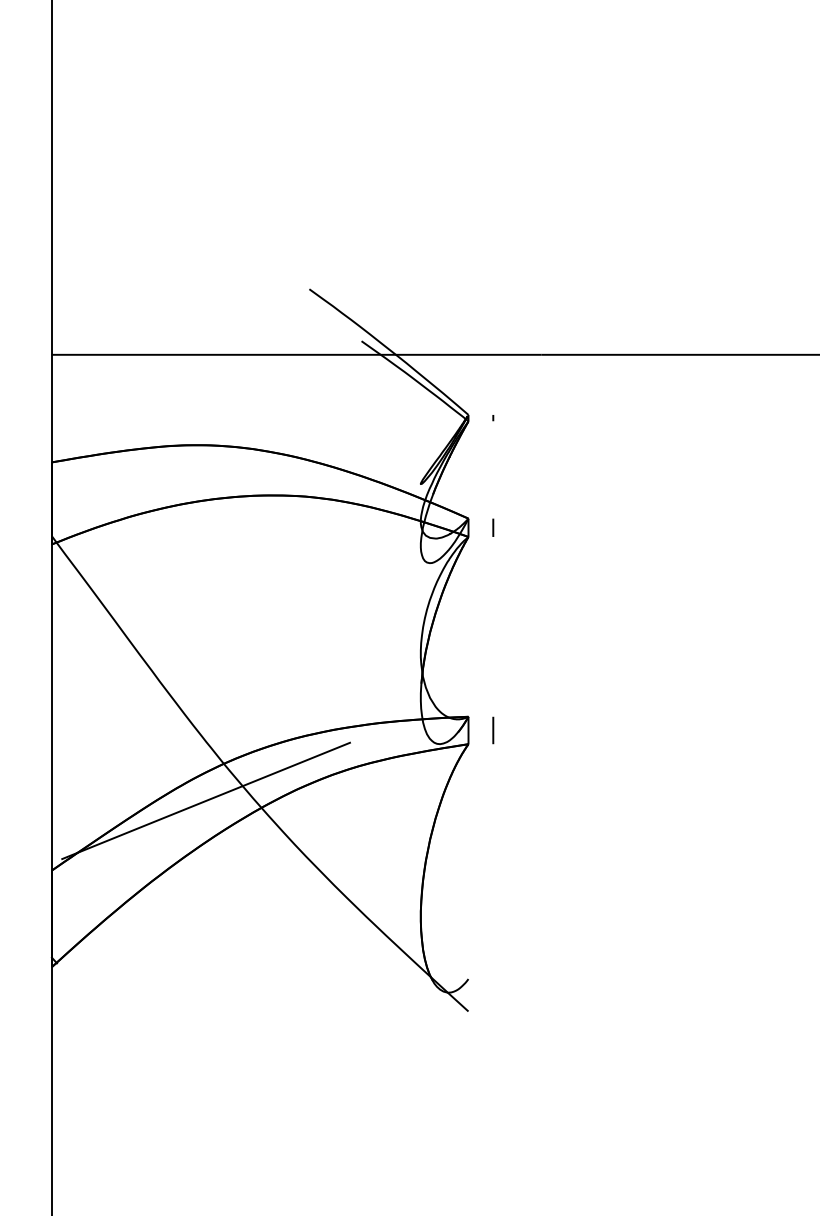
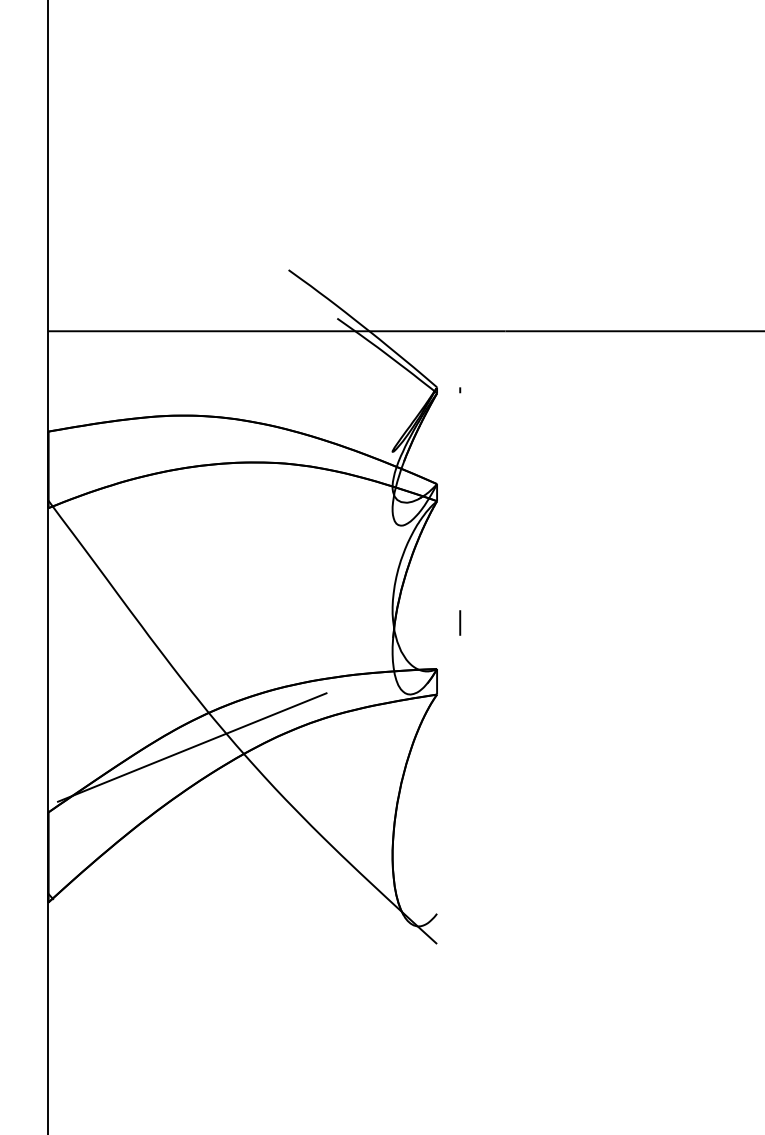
line: (493, 527) -> (460, 492), removed
line: (493, 730) -> (460, 623), moved

